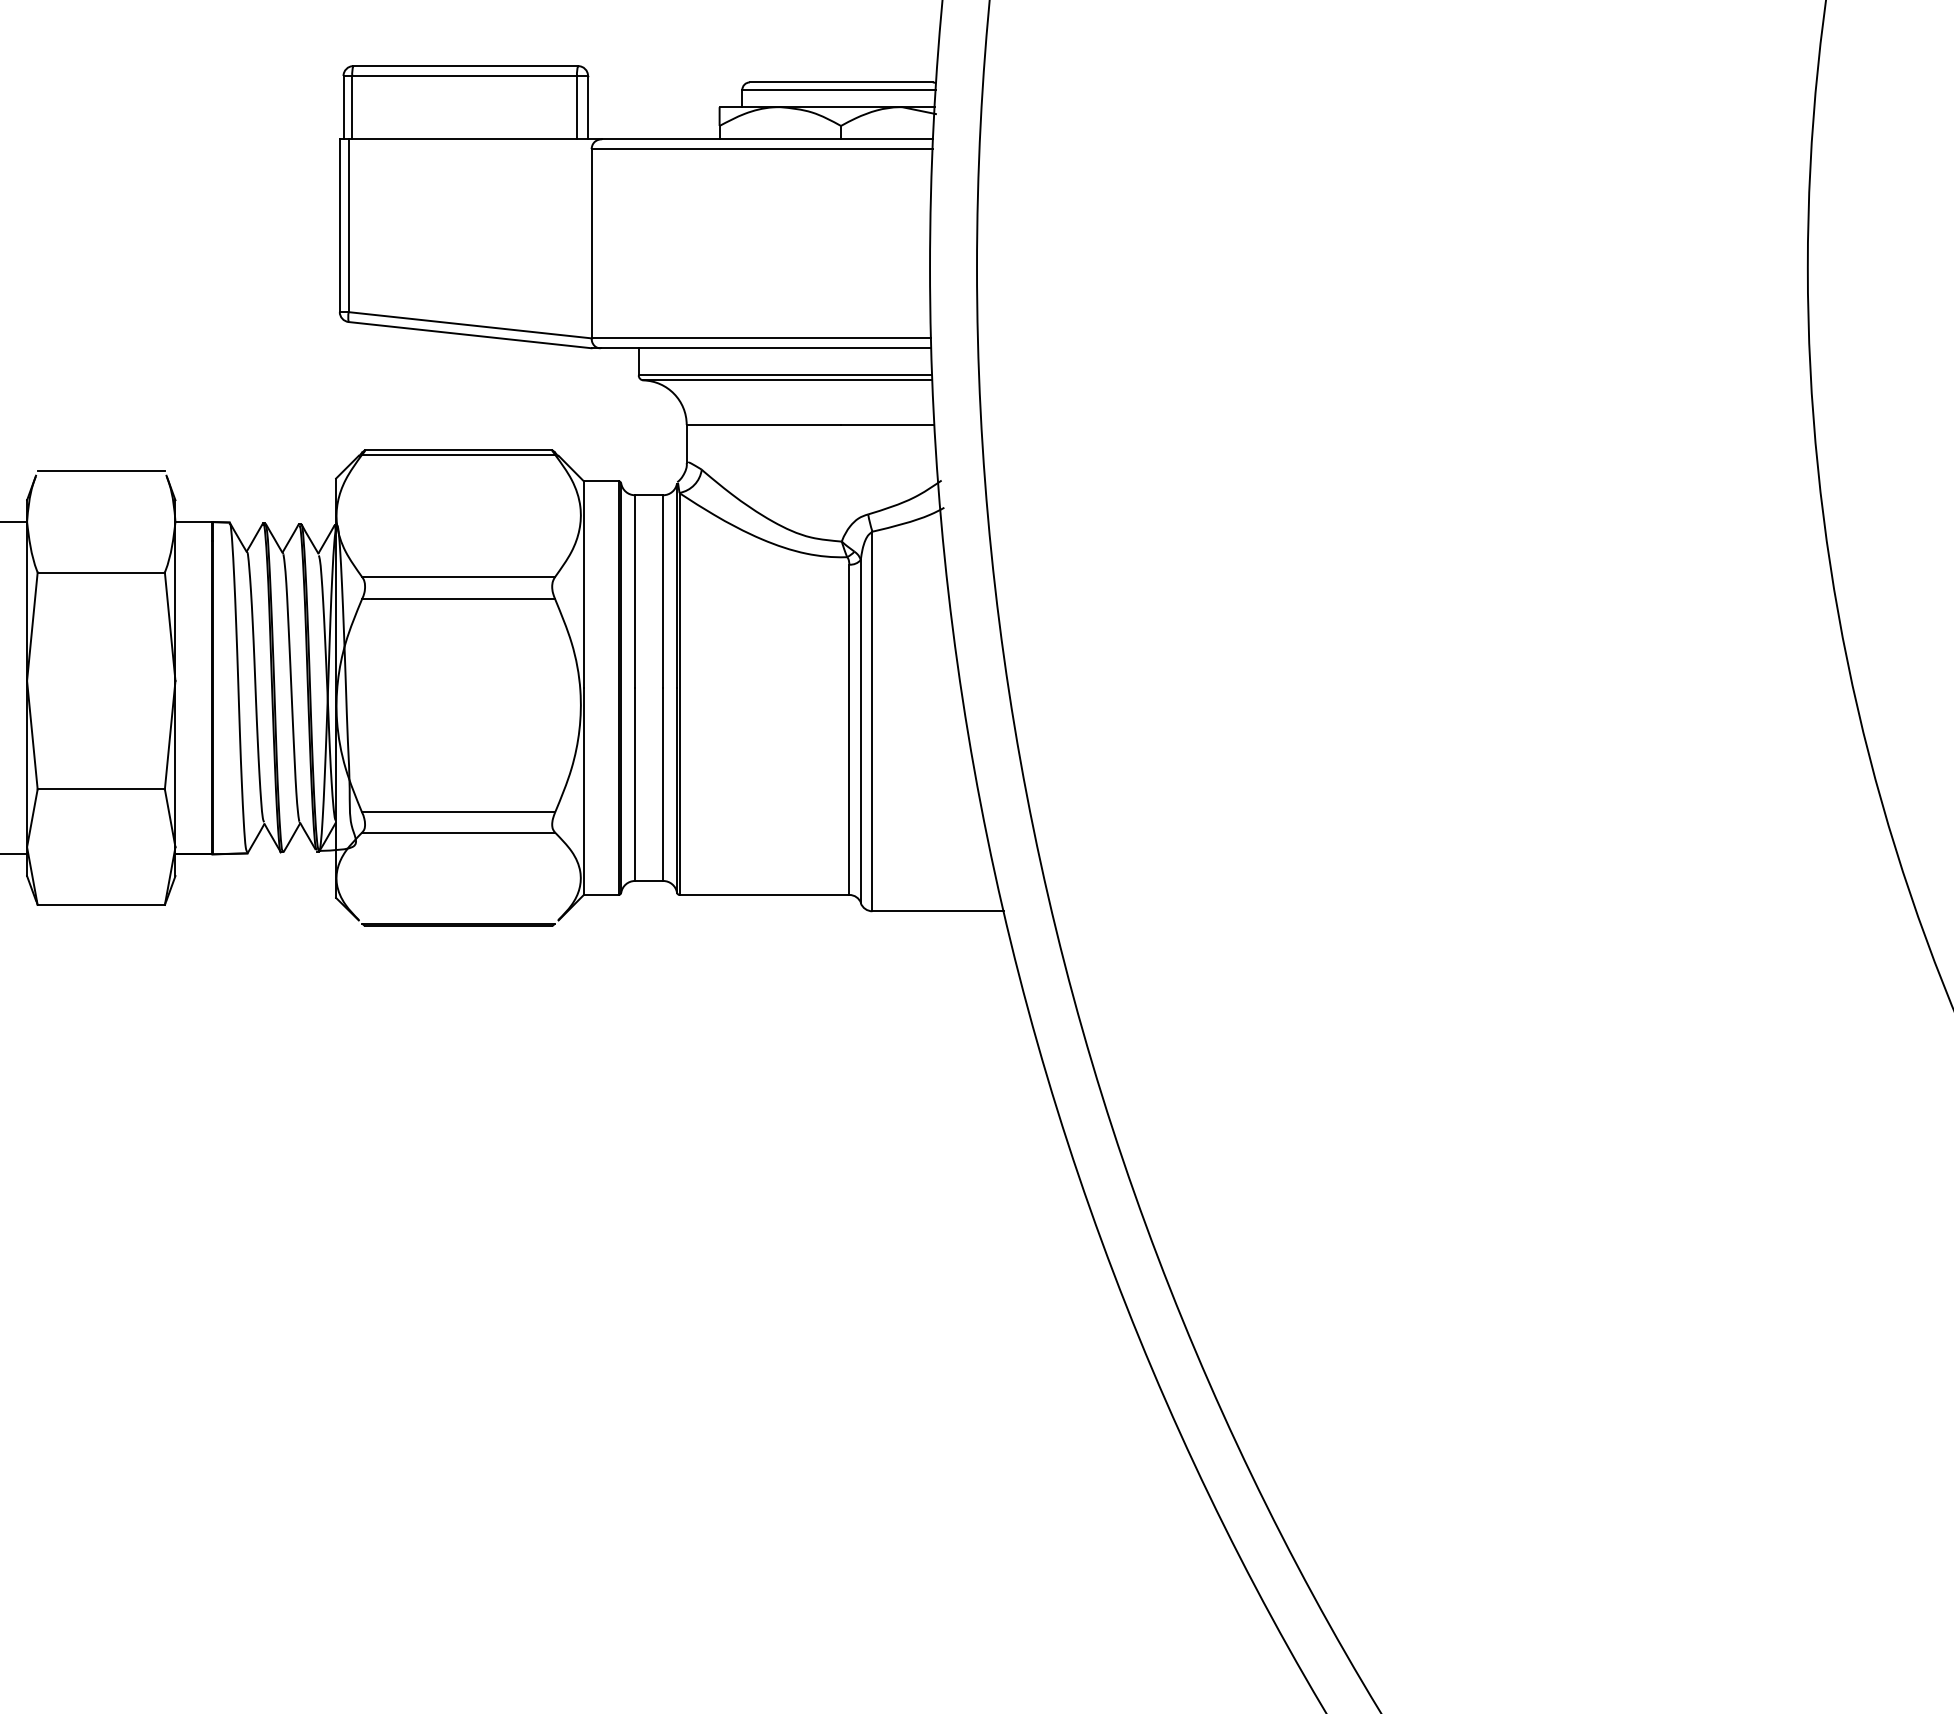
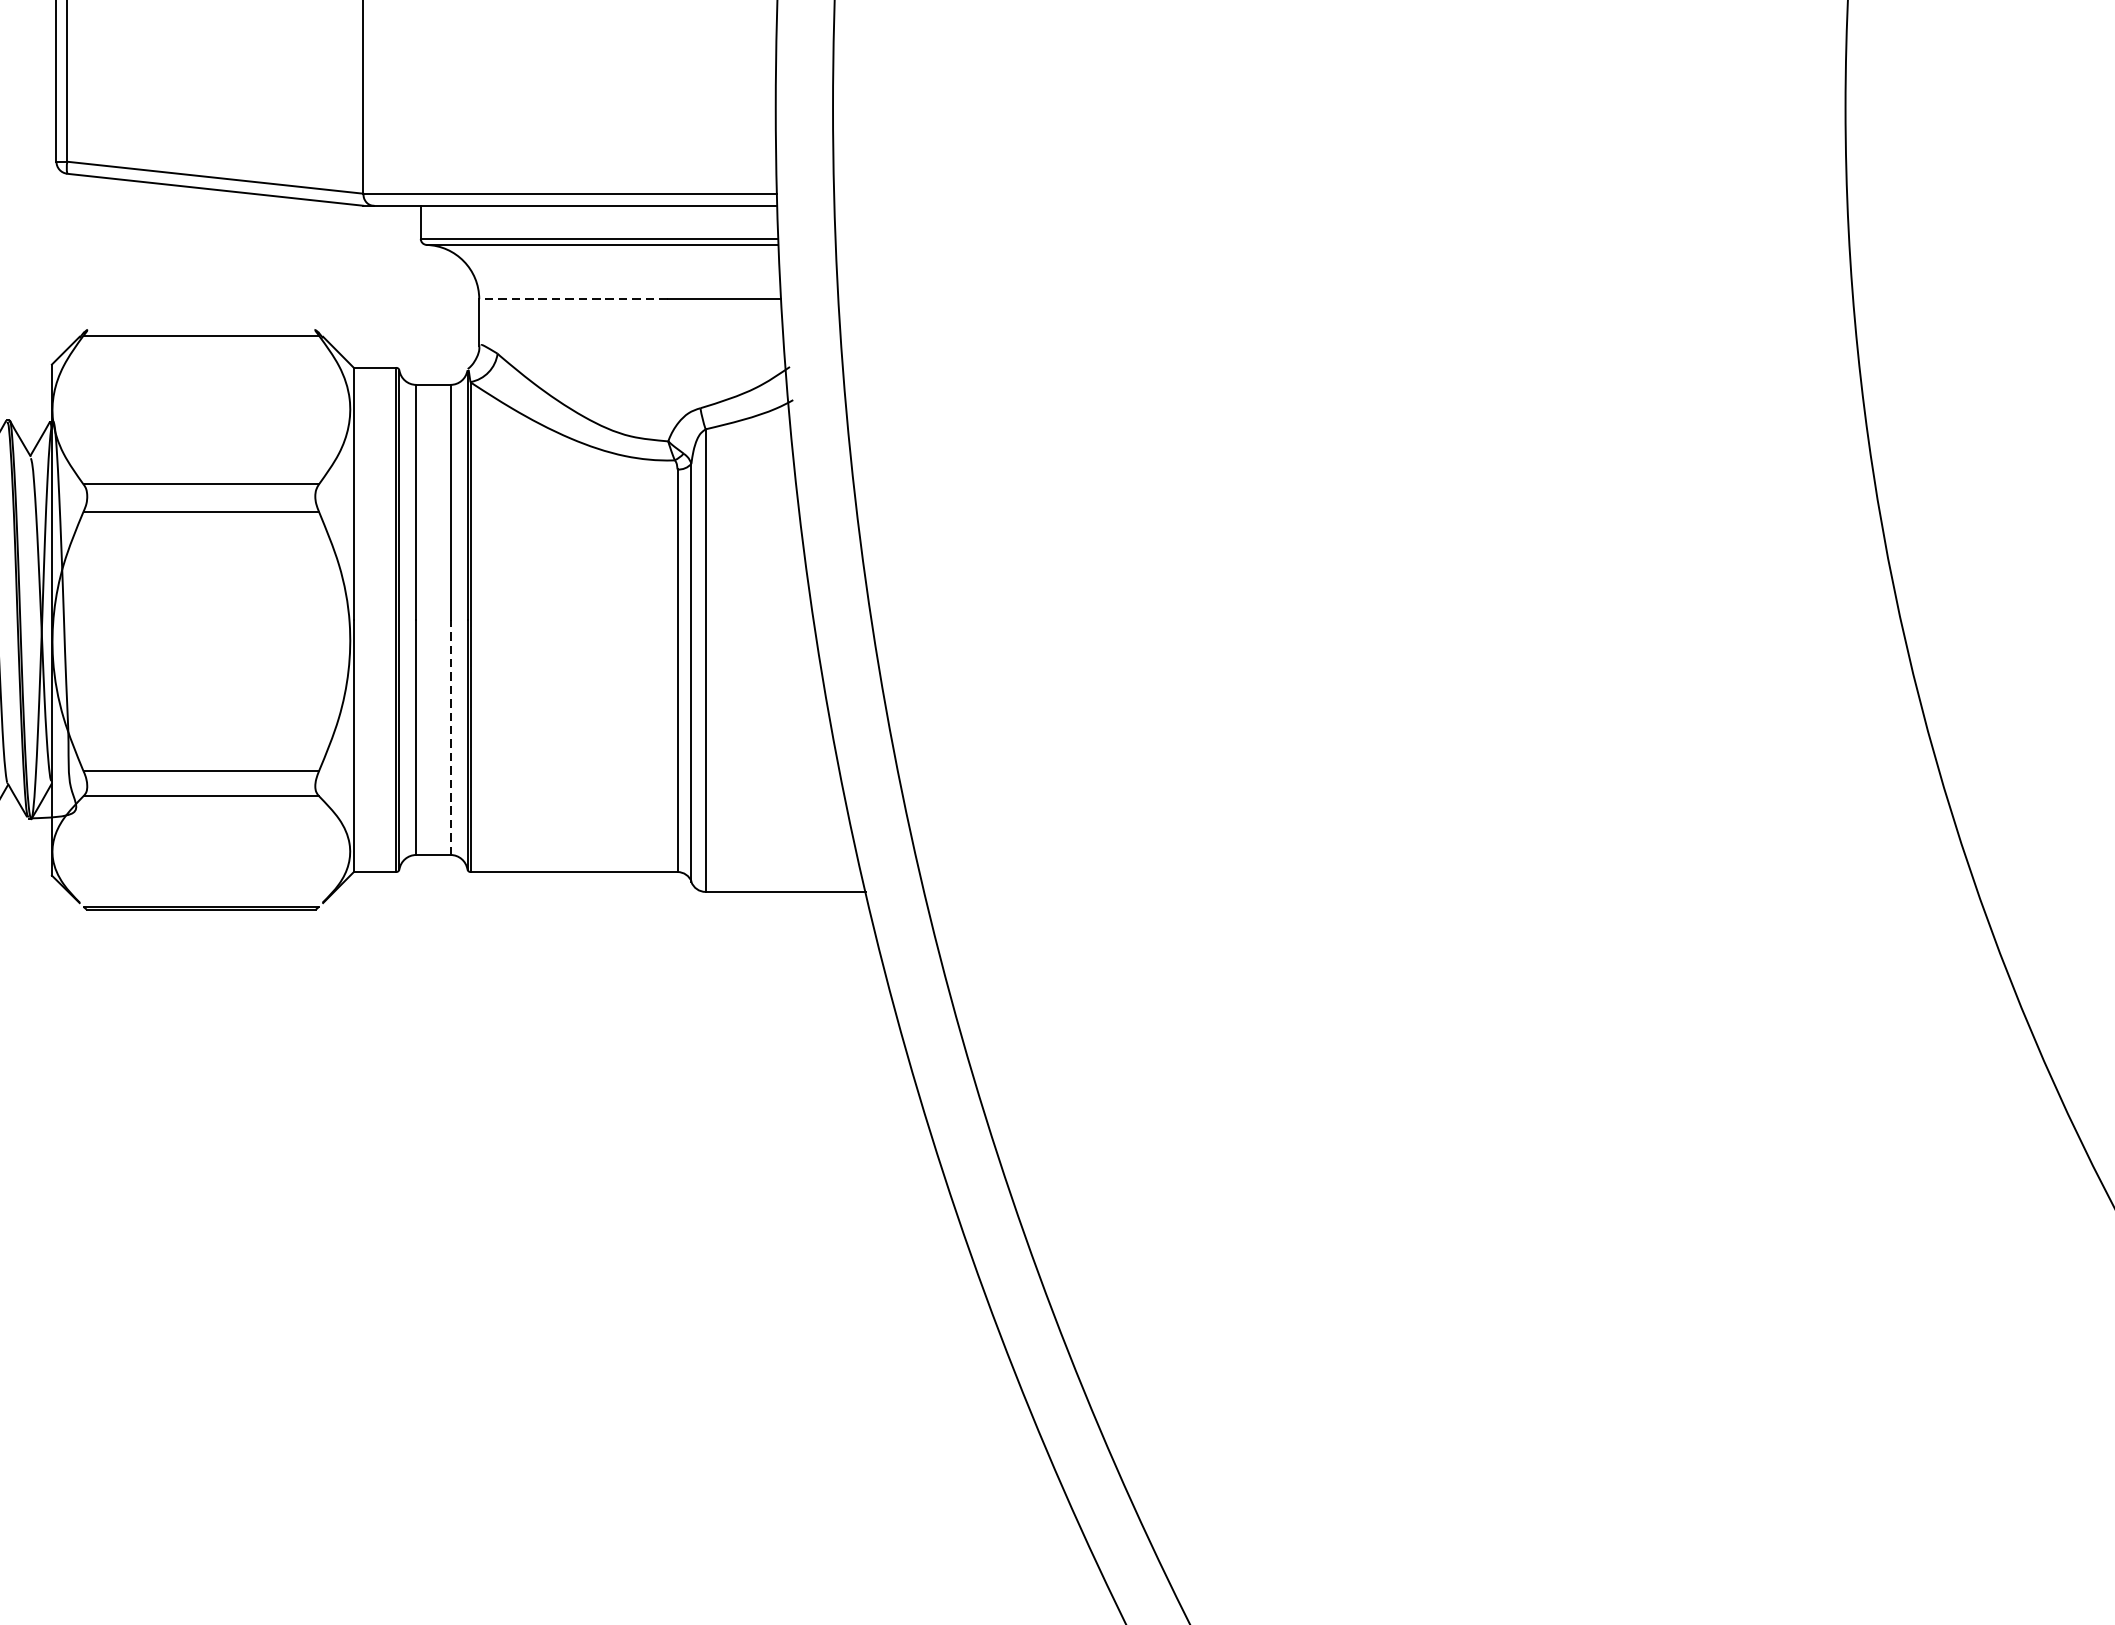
line: (763, 424) -> (572, 298), solid -> dashed
line: (458, 450) -> (201, 330), removed
line: (663, 784) -> (450, 737), solid -> dashed

